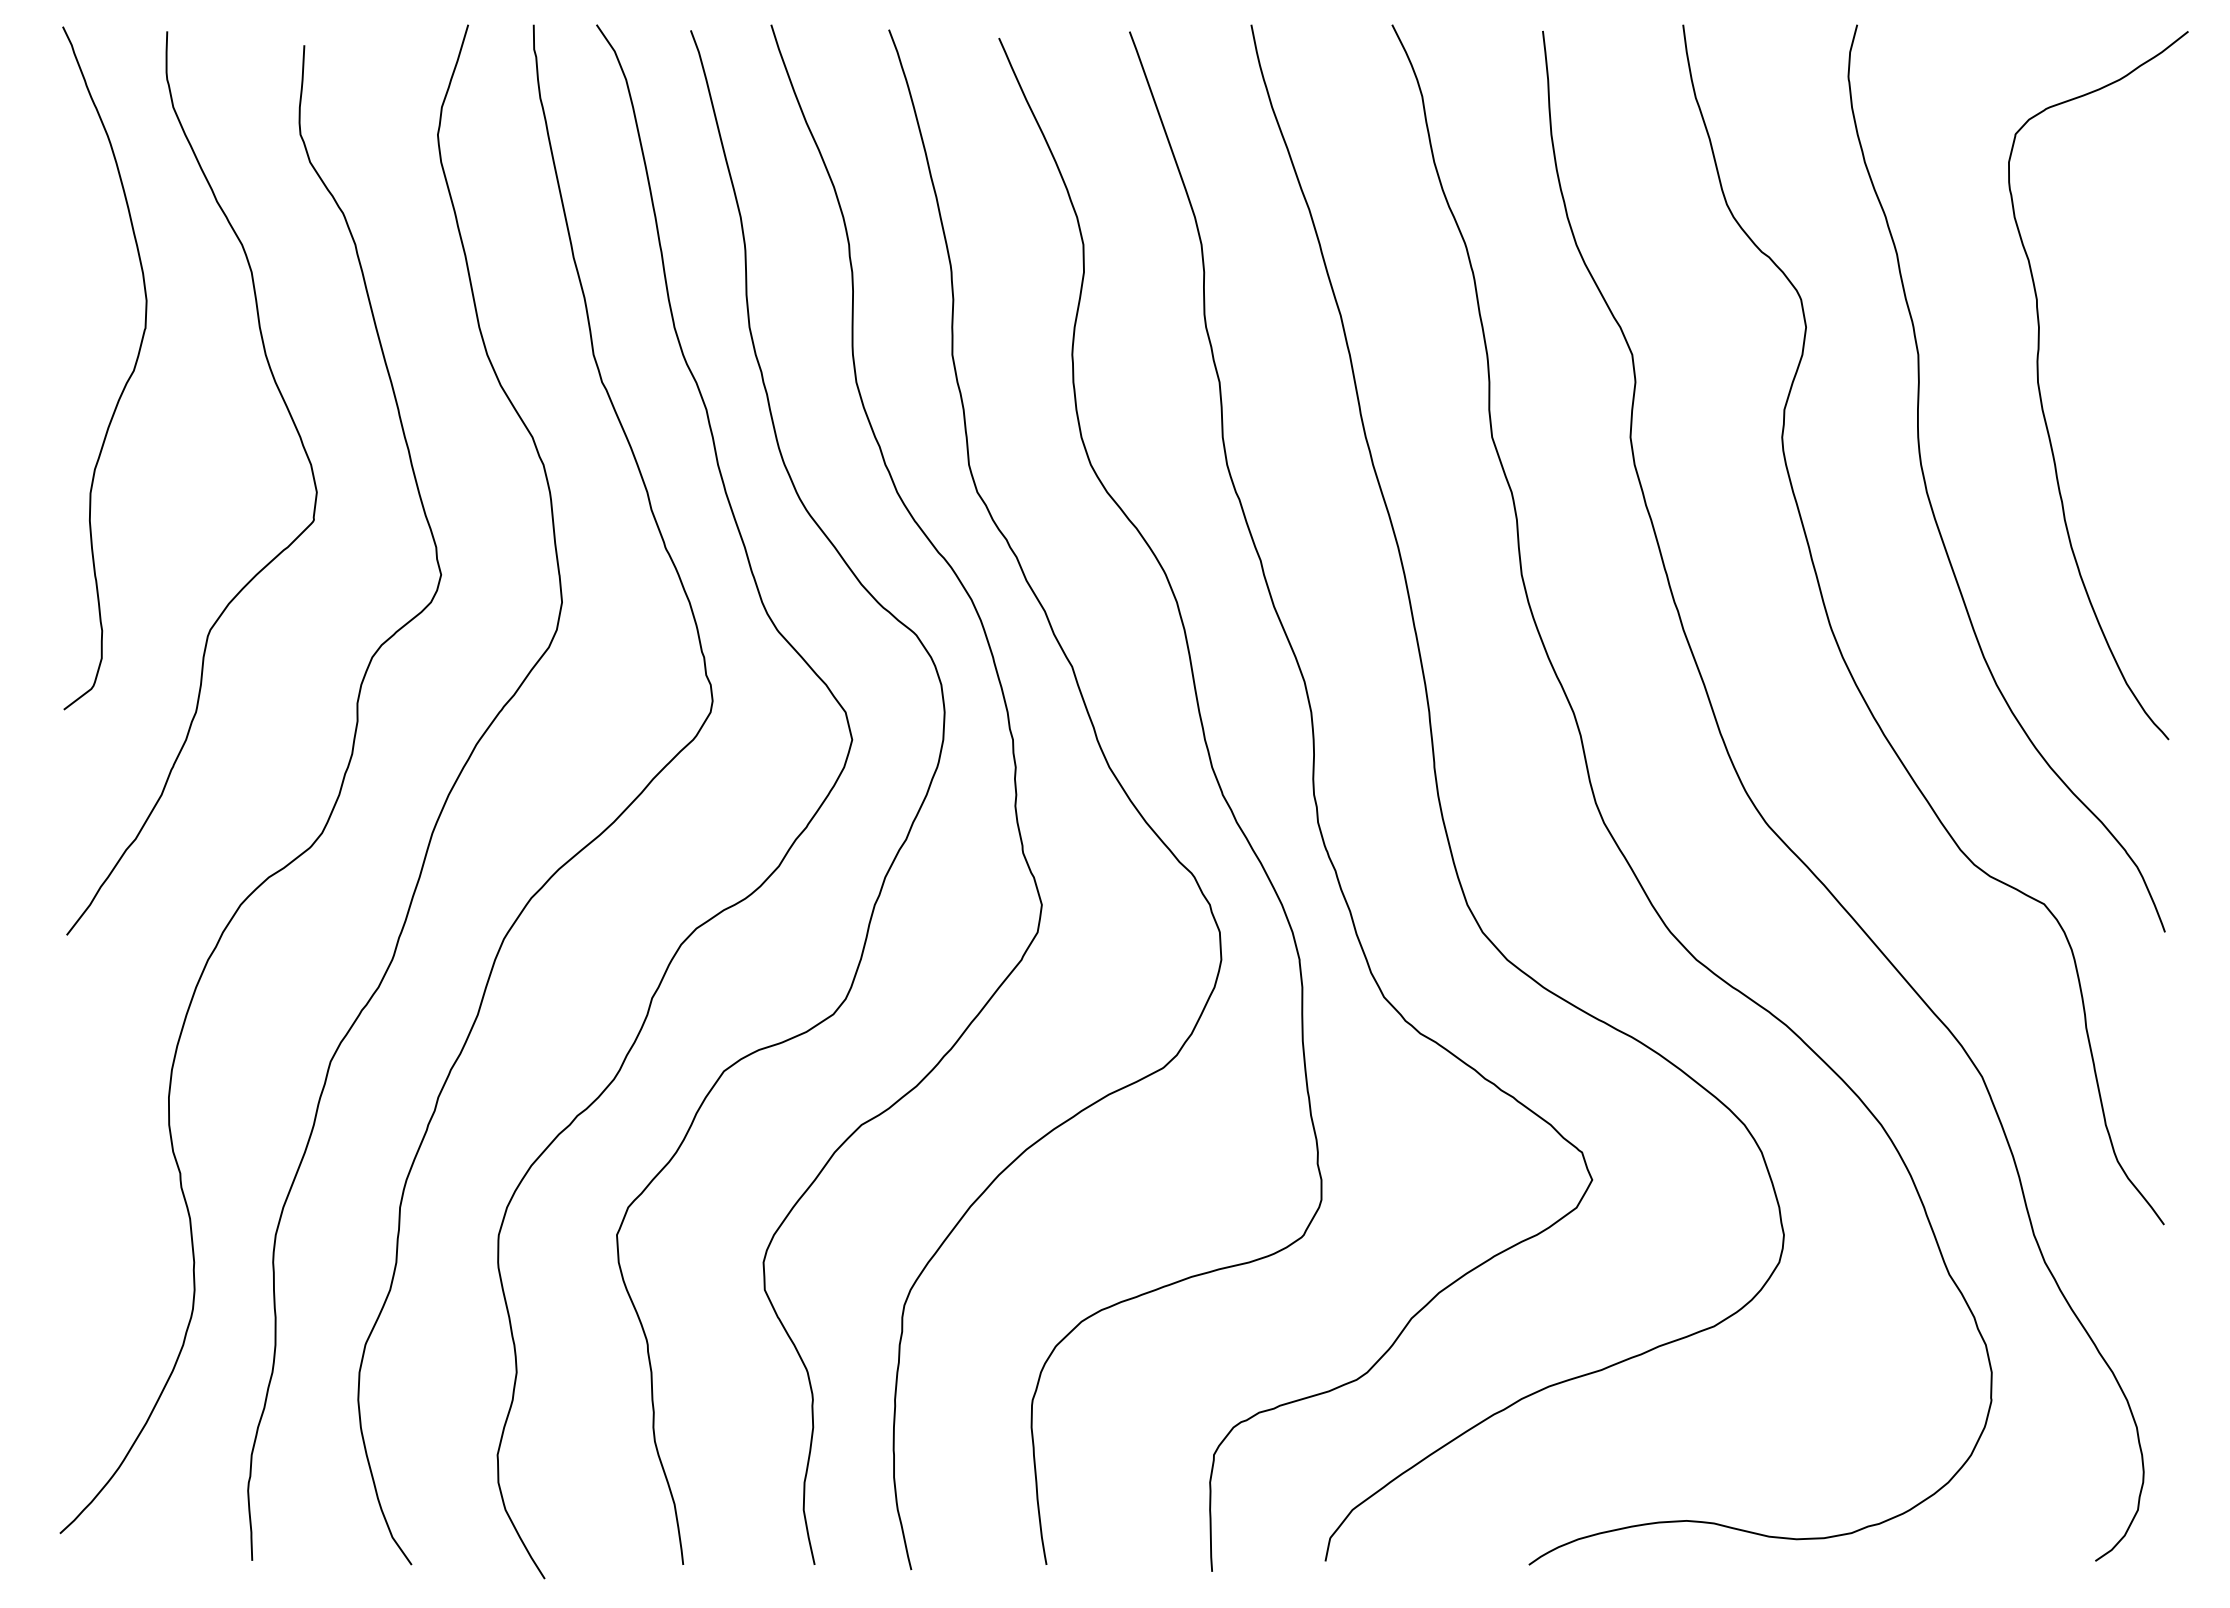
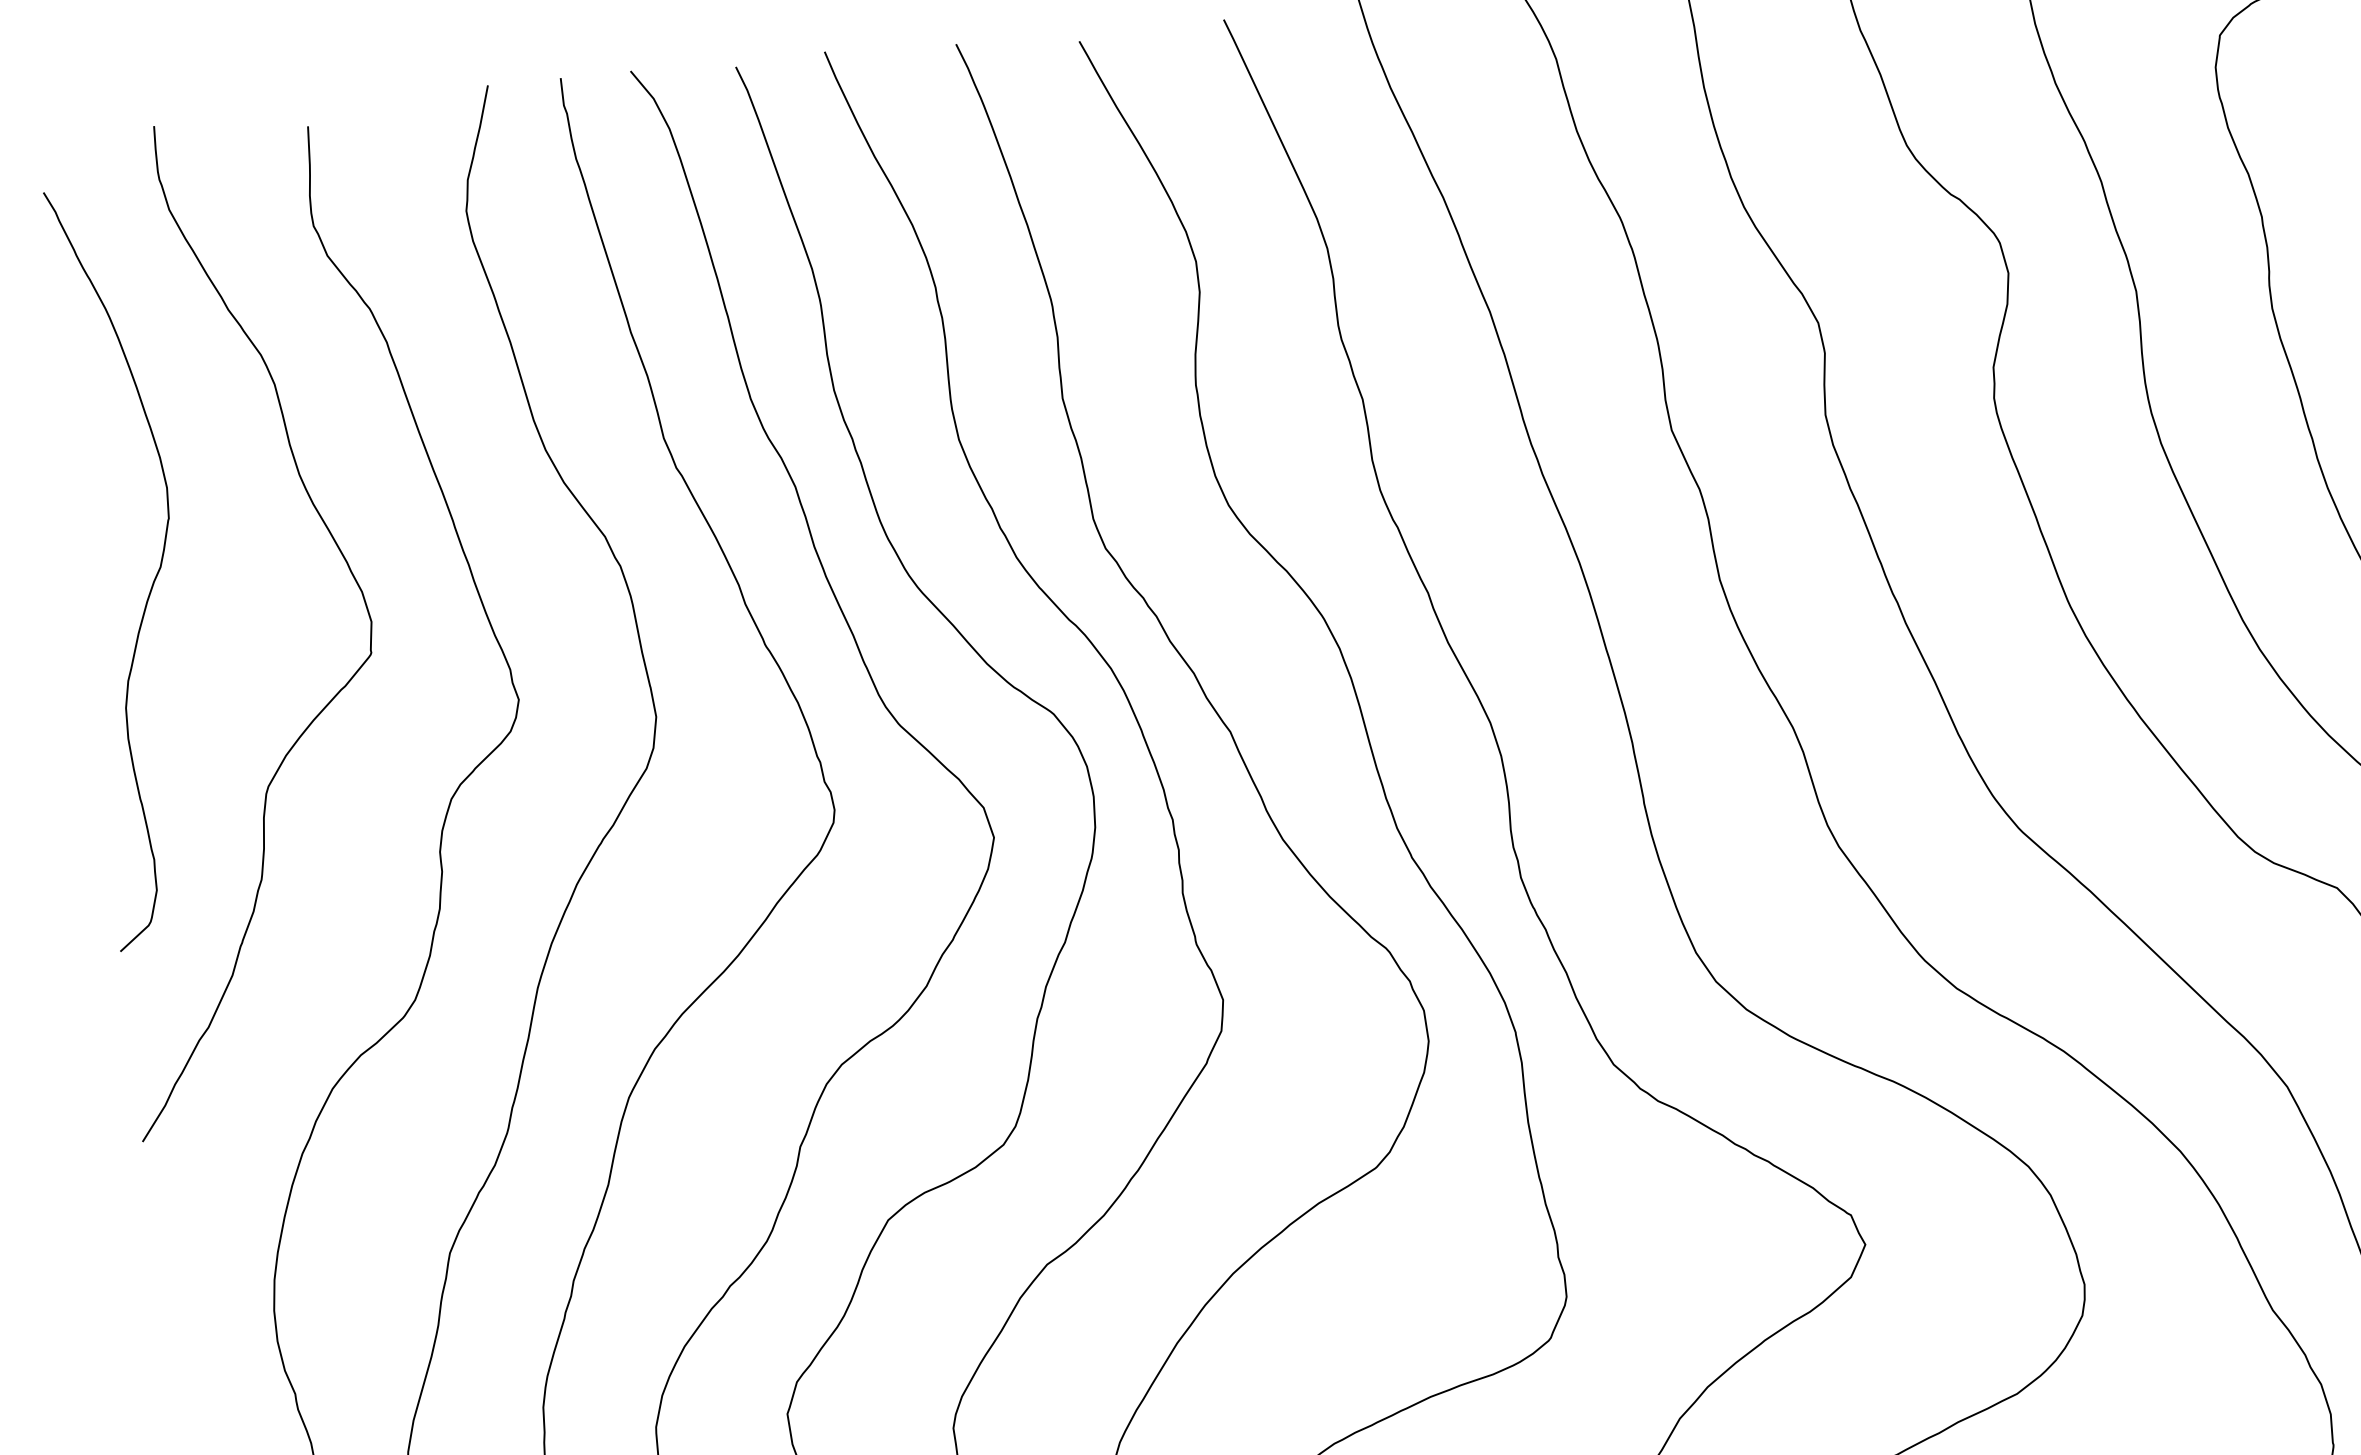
curve: (127, 379) -> (154, 577), moved

